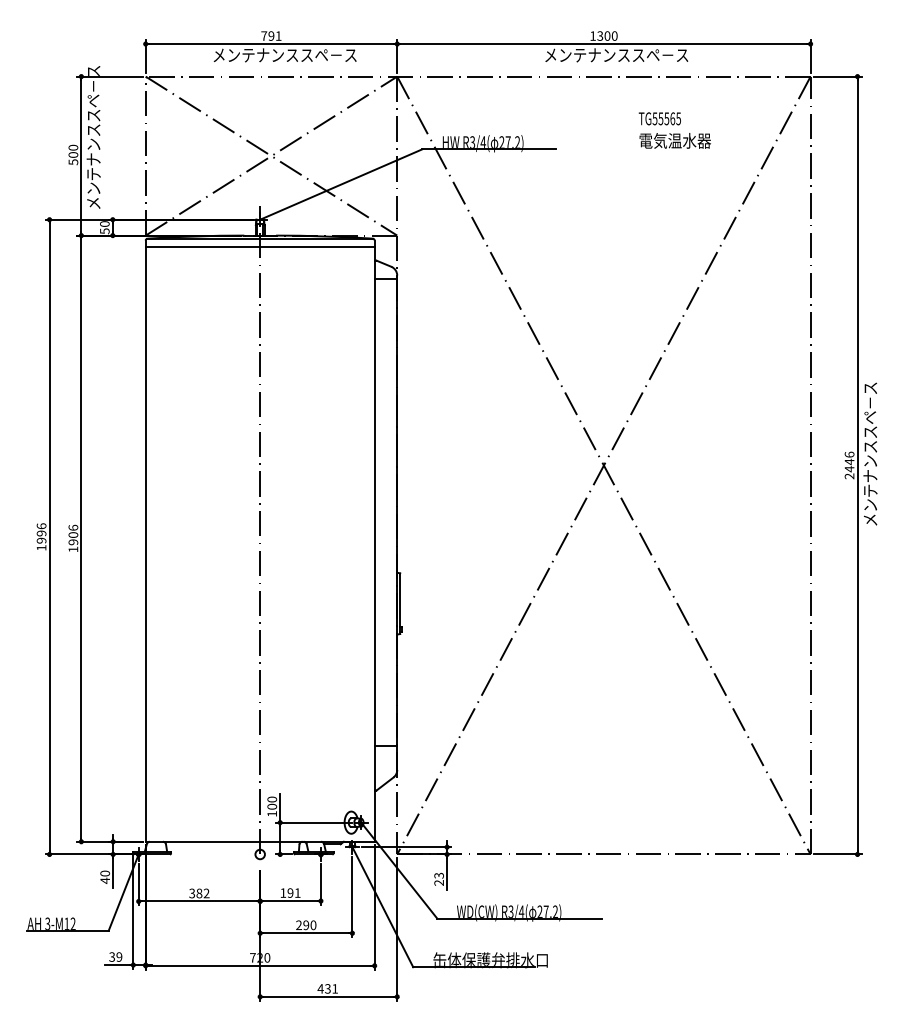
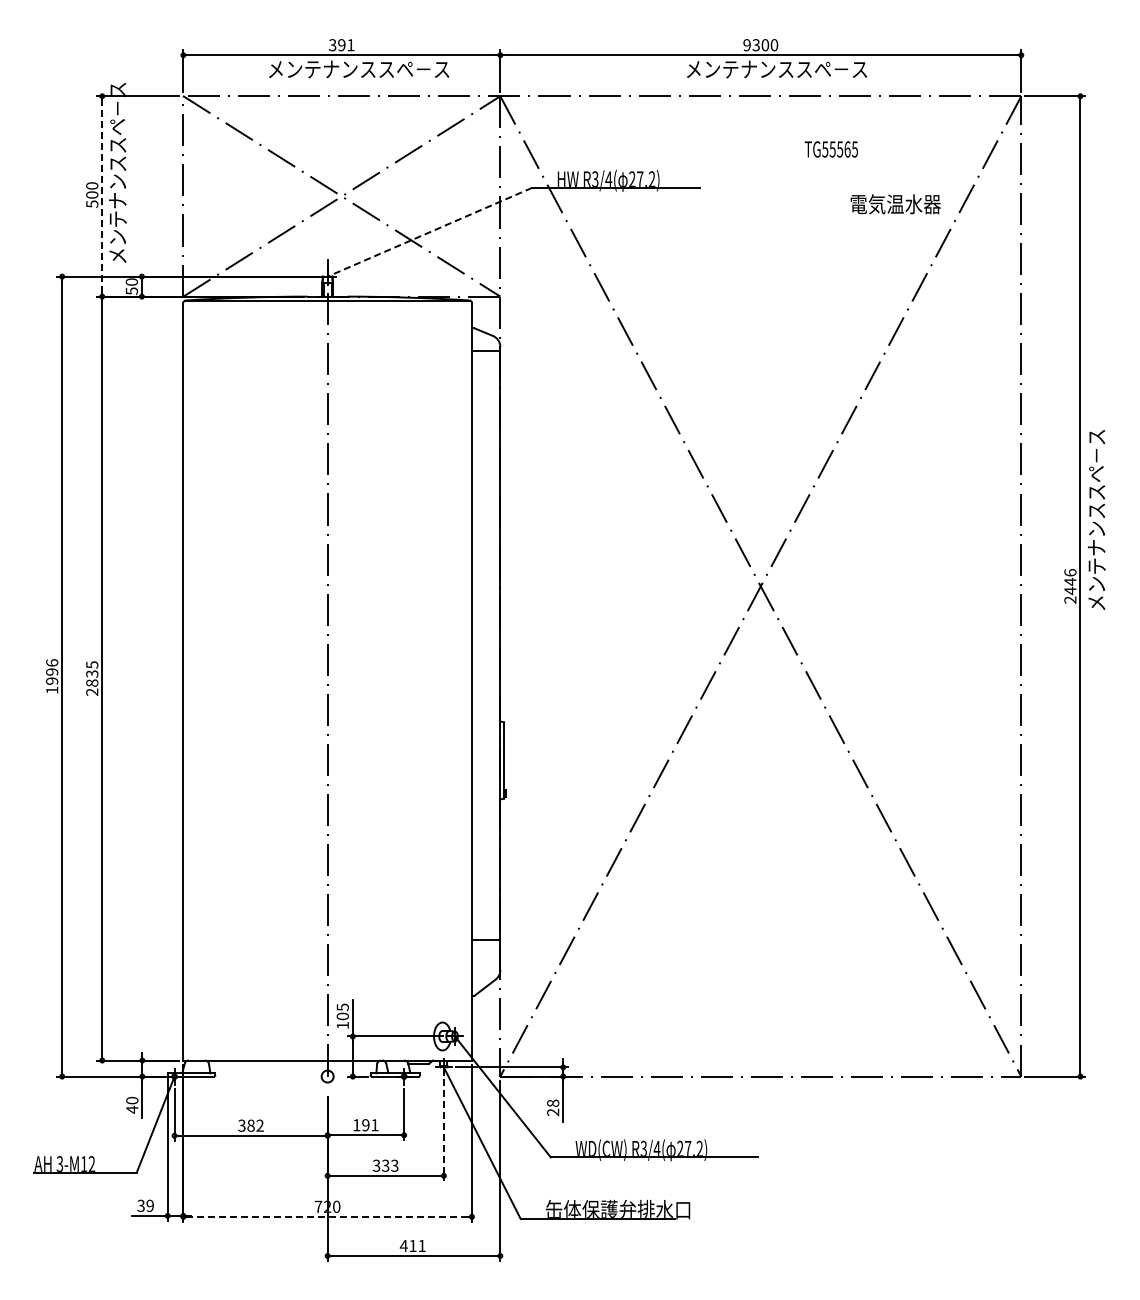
text: (264, 36) -> (332, 45), 791 -> 391
text: (592, 36) -> (746, 45), 1300 -> 9300
text: (675, 141) -> (895, 204), moved
line: (81, 155) -> (102, 195), solid -> dashed
line: (341, 184) -> (429, 232), solid -> dashed
line: (260, 246) -> (327, 310), removed
text: (870, 453) -> (1096, 519), moved
text: (73, 538) -> (92, 678), 1906 -> 2835
text: (271, 799) -> (342, 1007), 100 -> 105
text: (439, 875) -> (553, 1103), 23 -> 28
line: (352, 897) -> (443, 1130), solid -> dashed
text: (306, 925) -> (385, 1165), 290 -> 333
line: (260, 965) -> (327, 1216), solid -> dashed
text: (327, 988) -> (412, 1245), 431 -> 411

